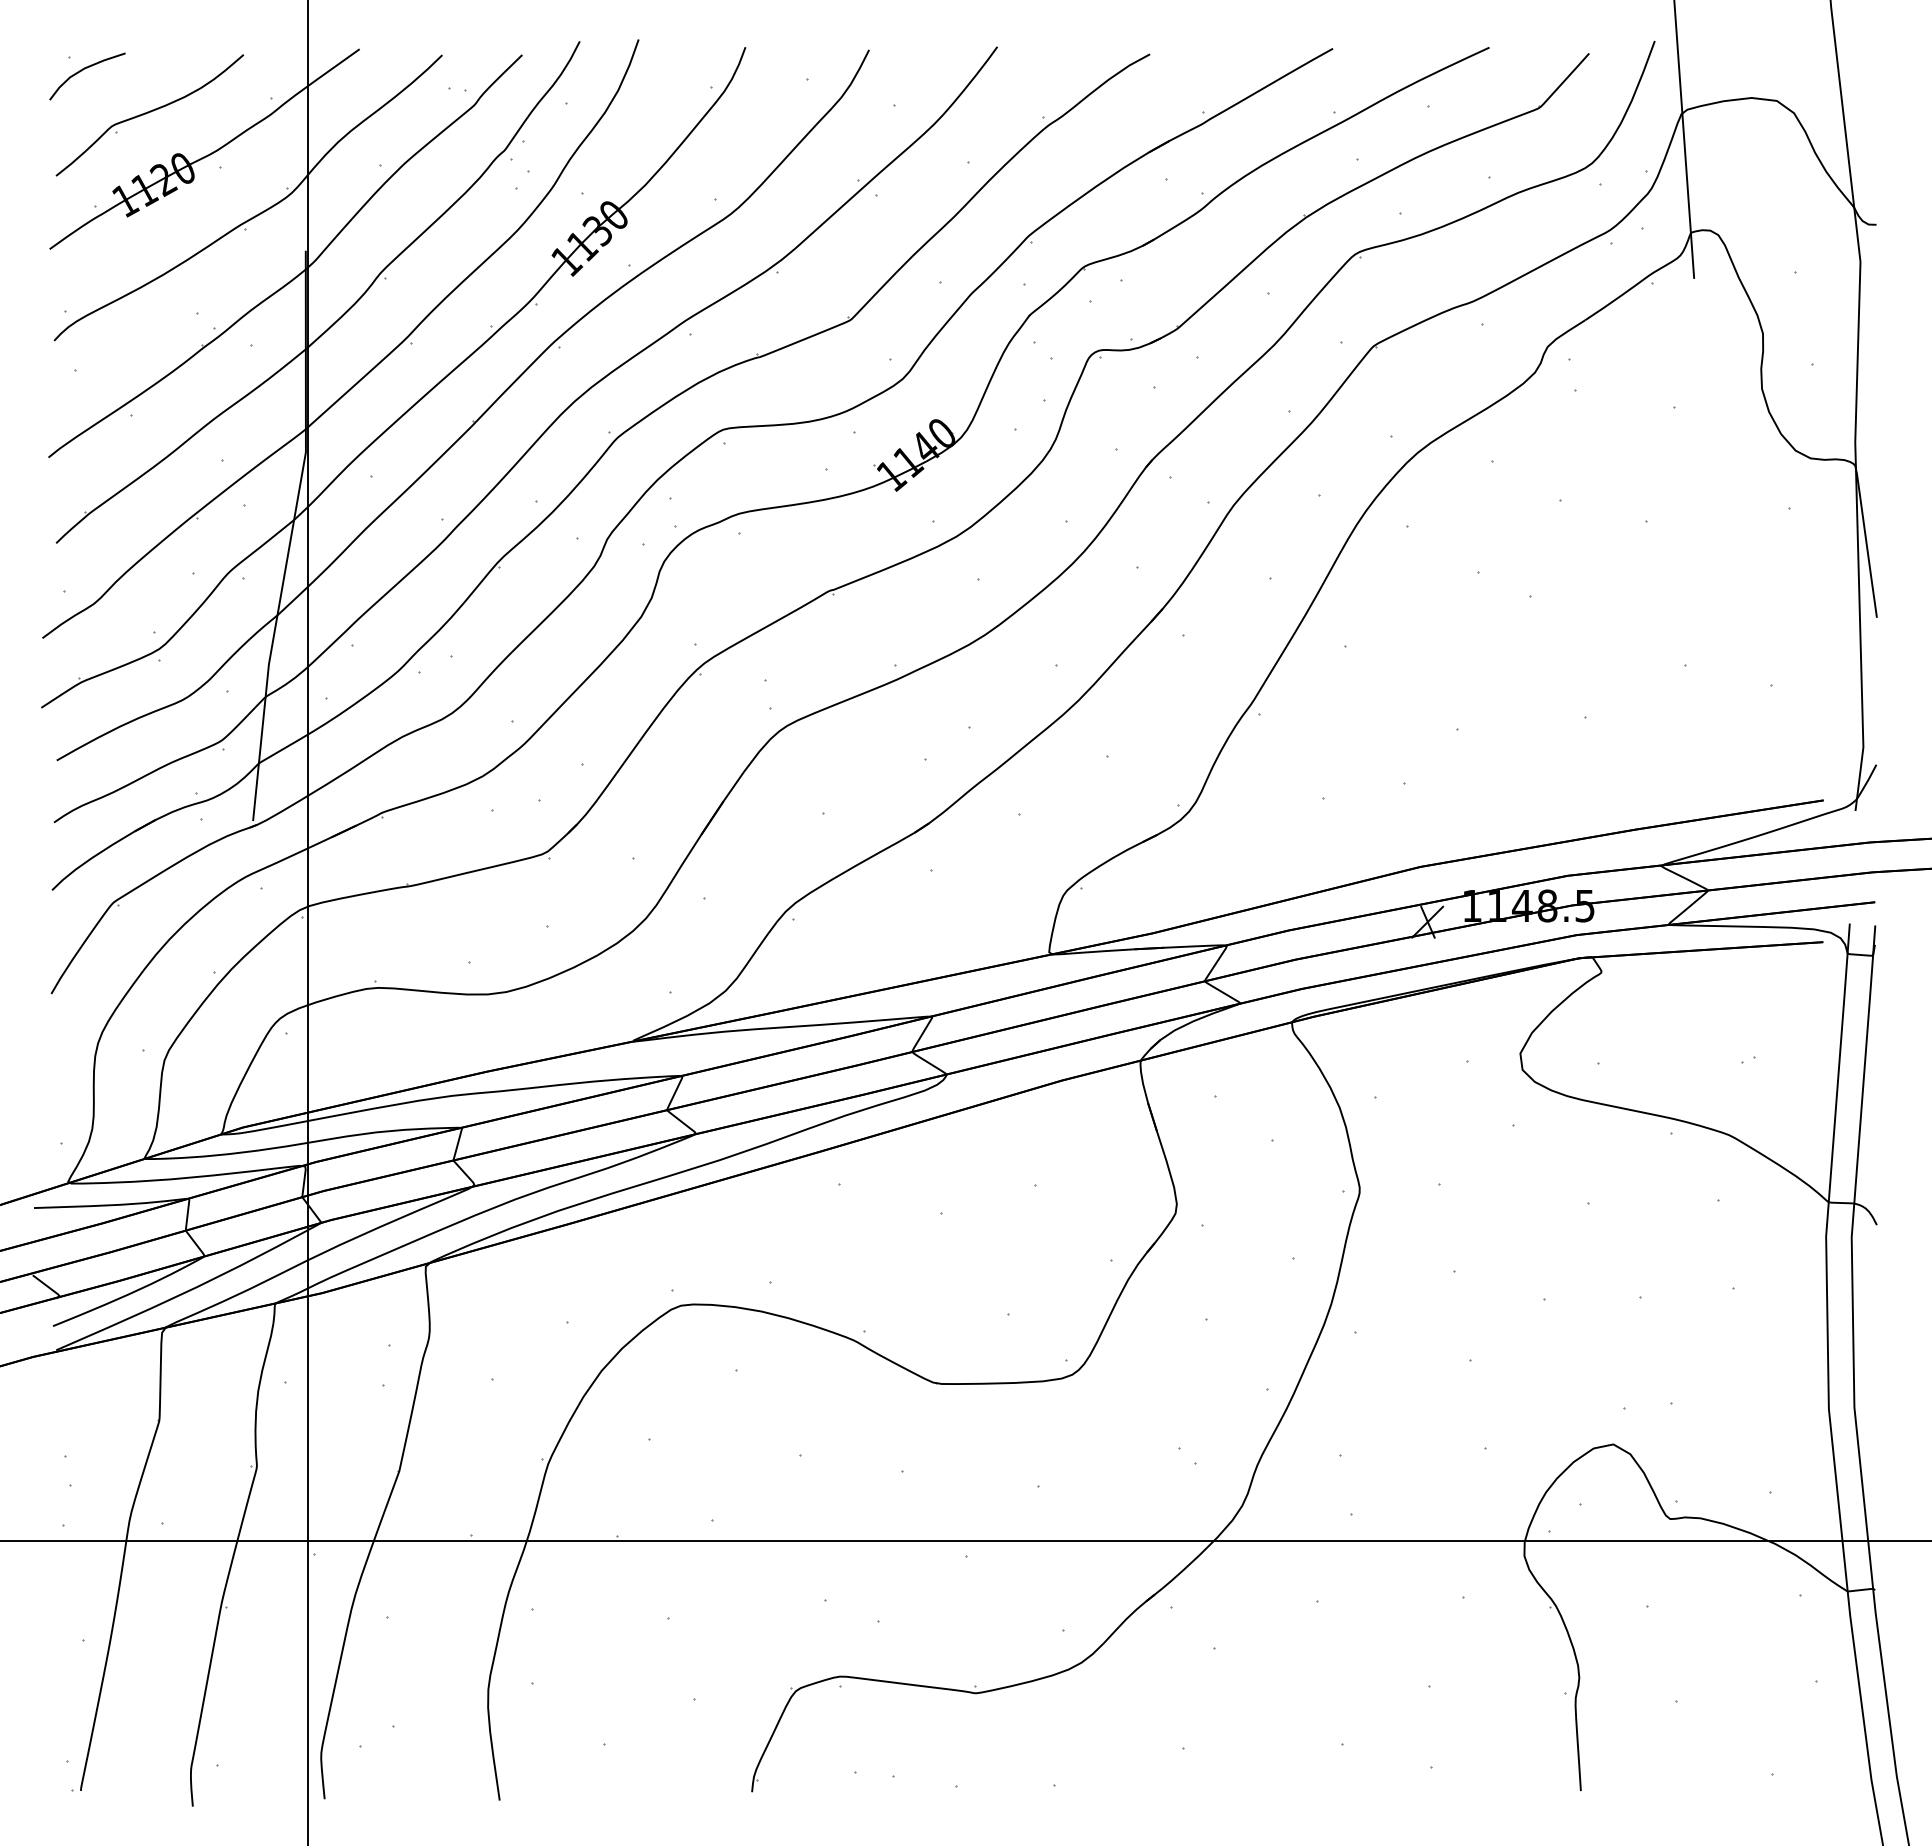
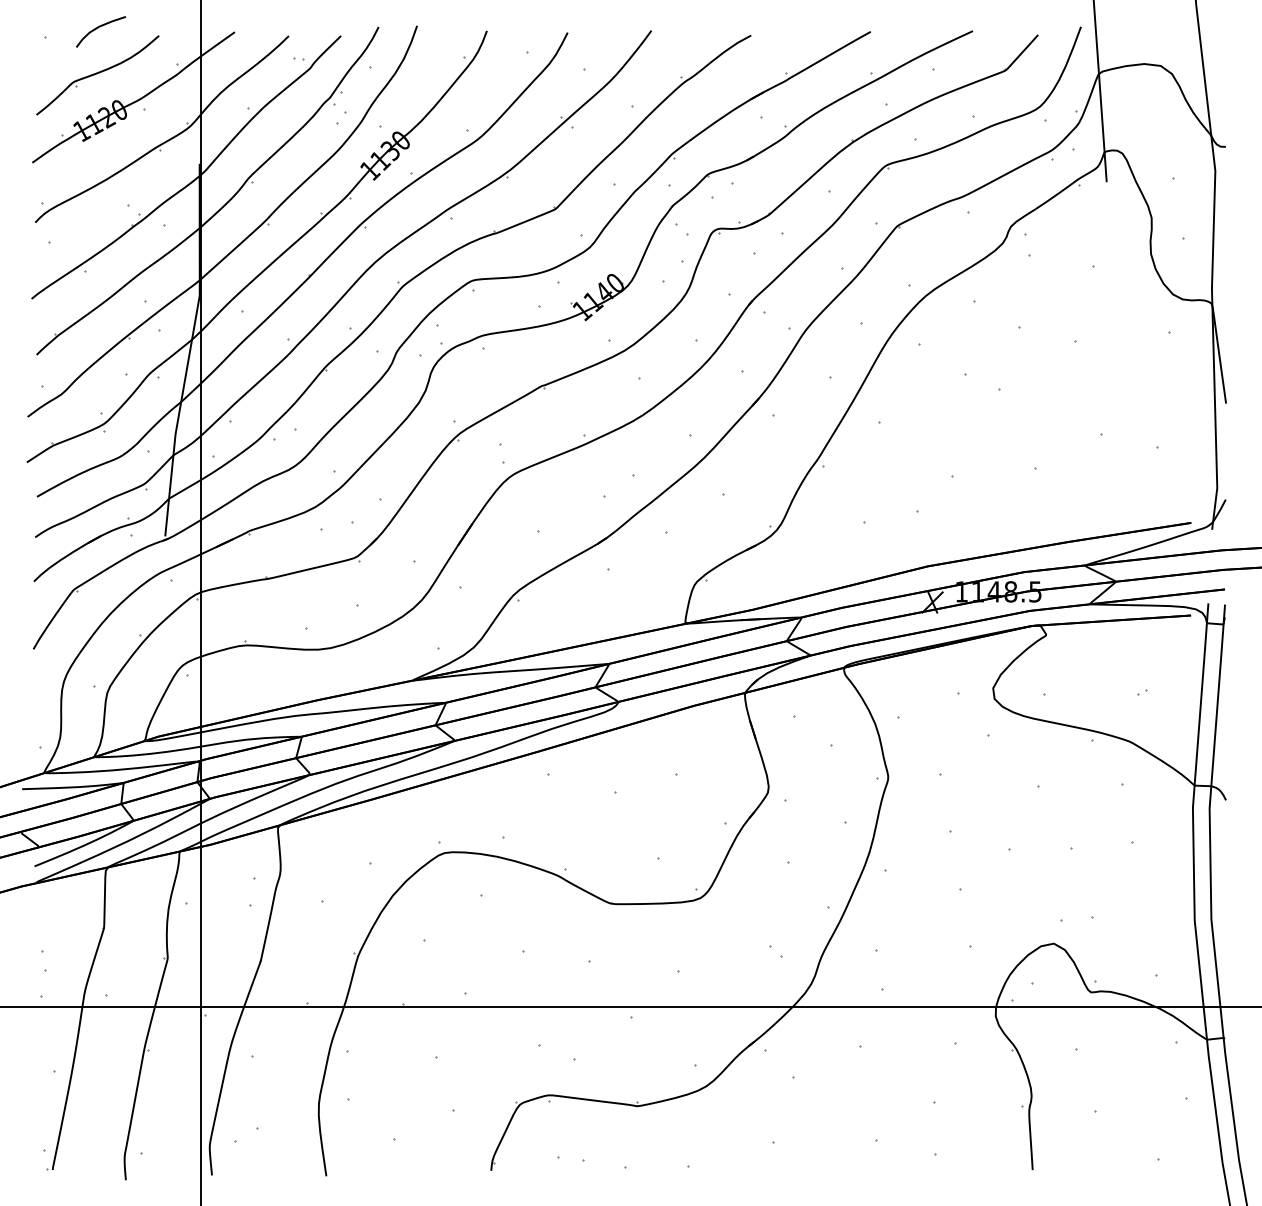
curve: (83, 71) -> (98, 28), moved

